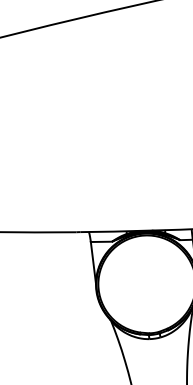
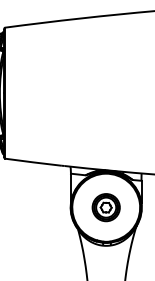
part: (146, 284) -> (105, 207), added

